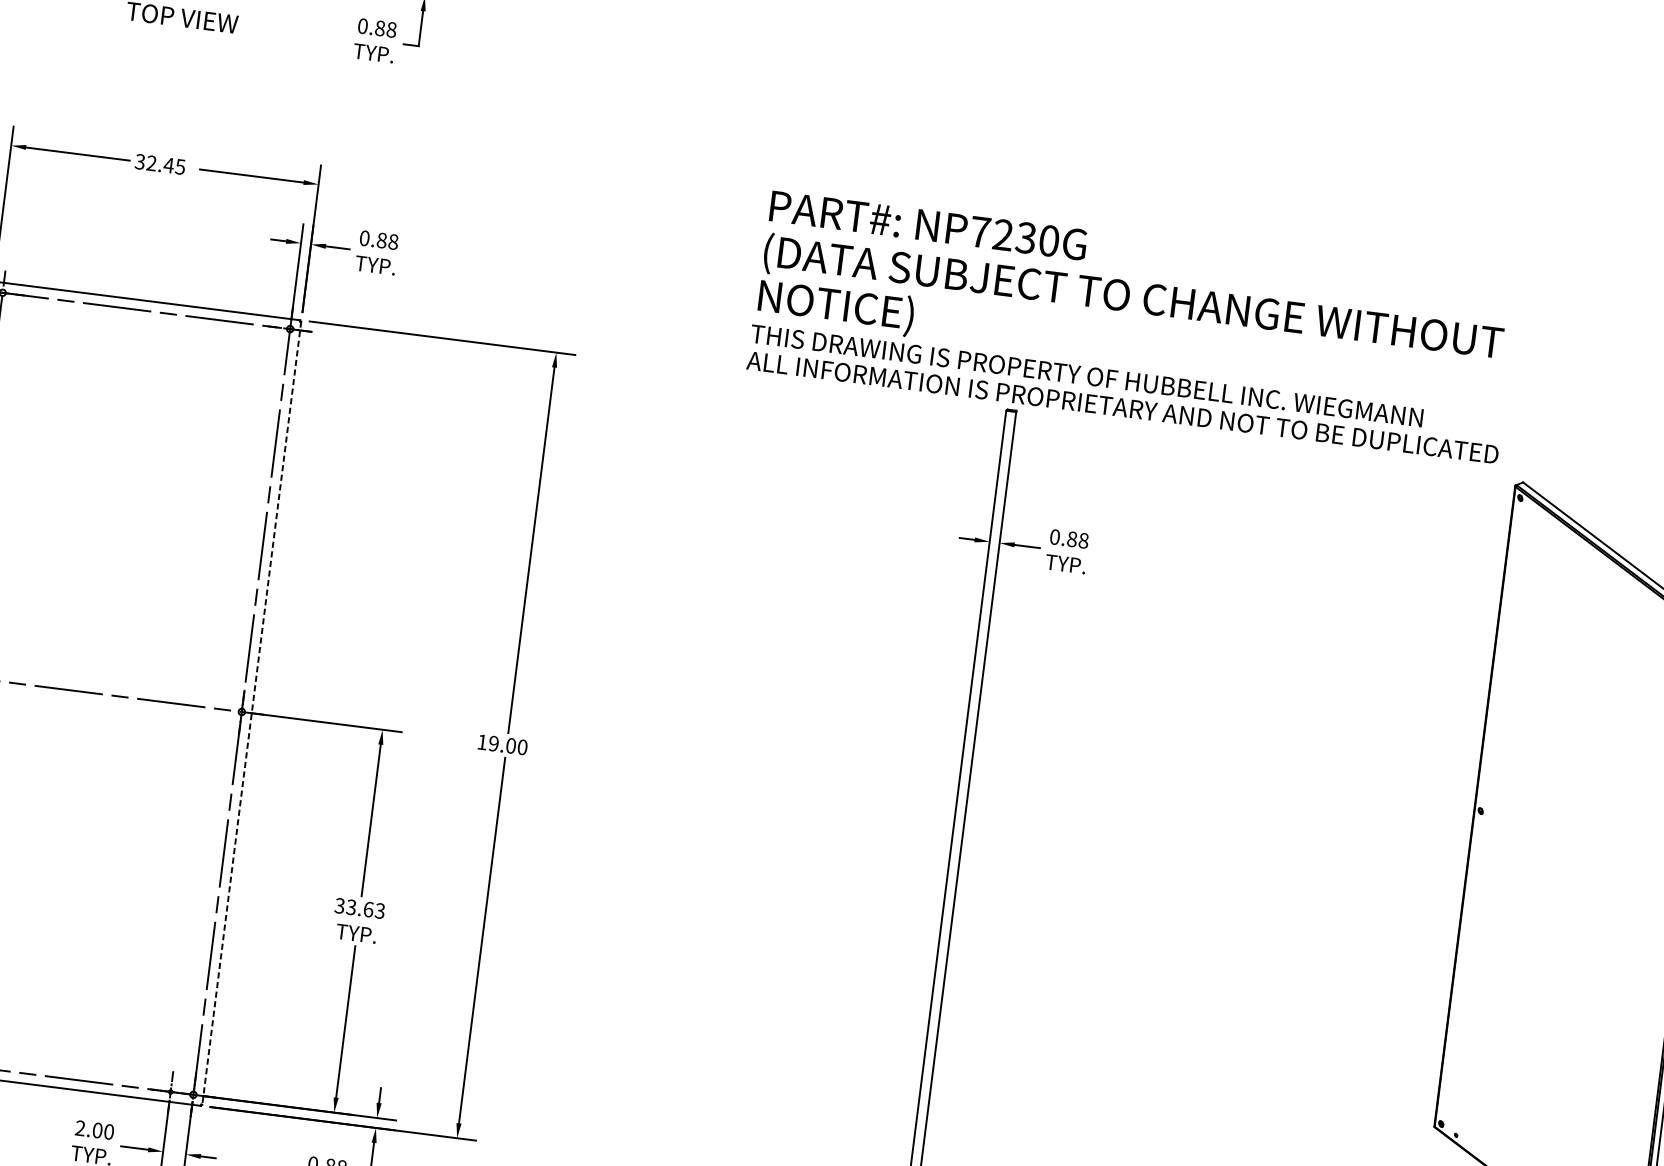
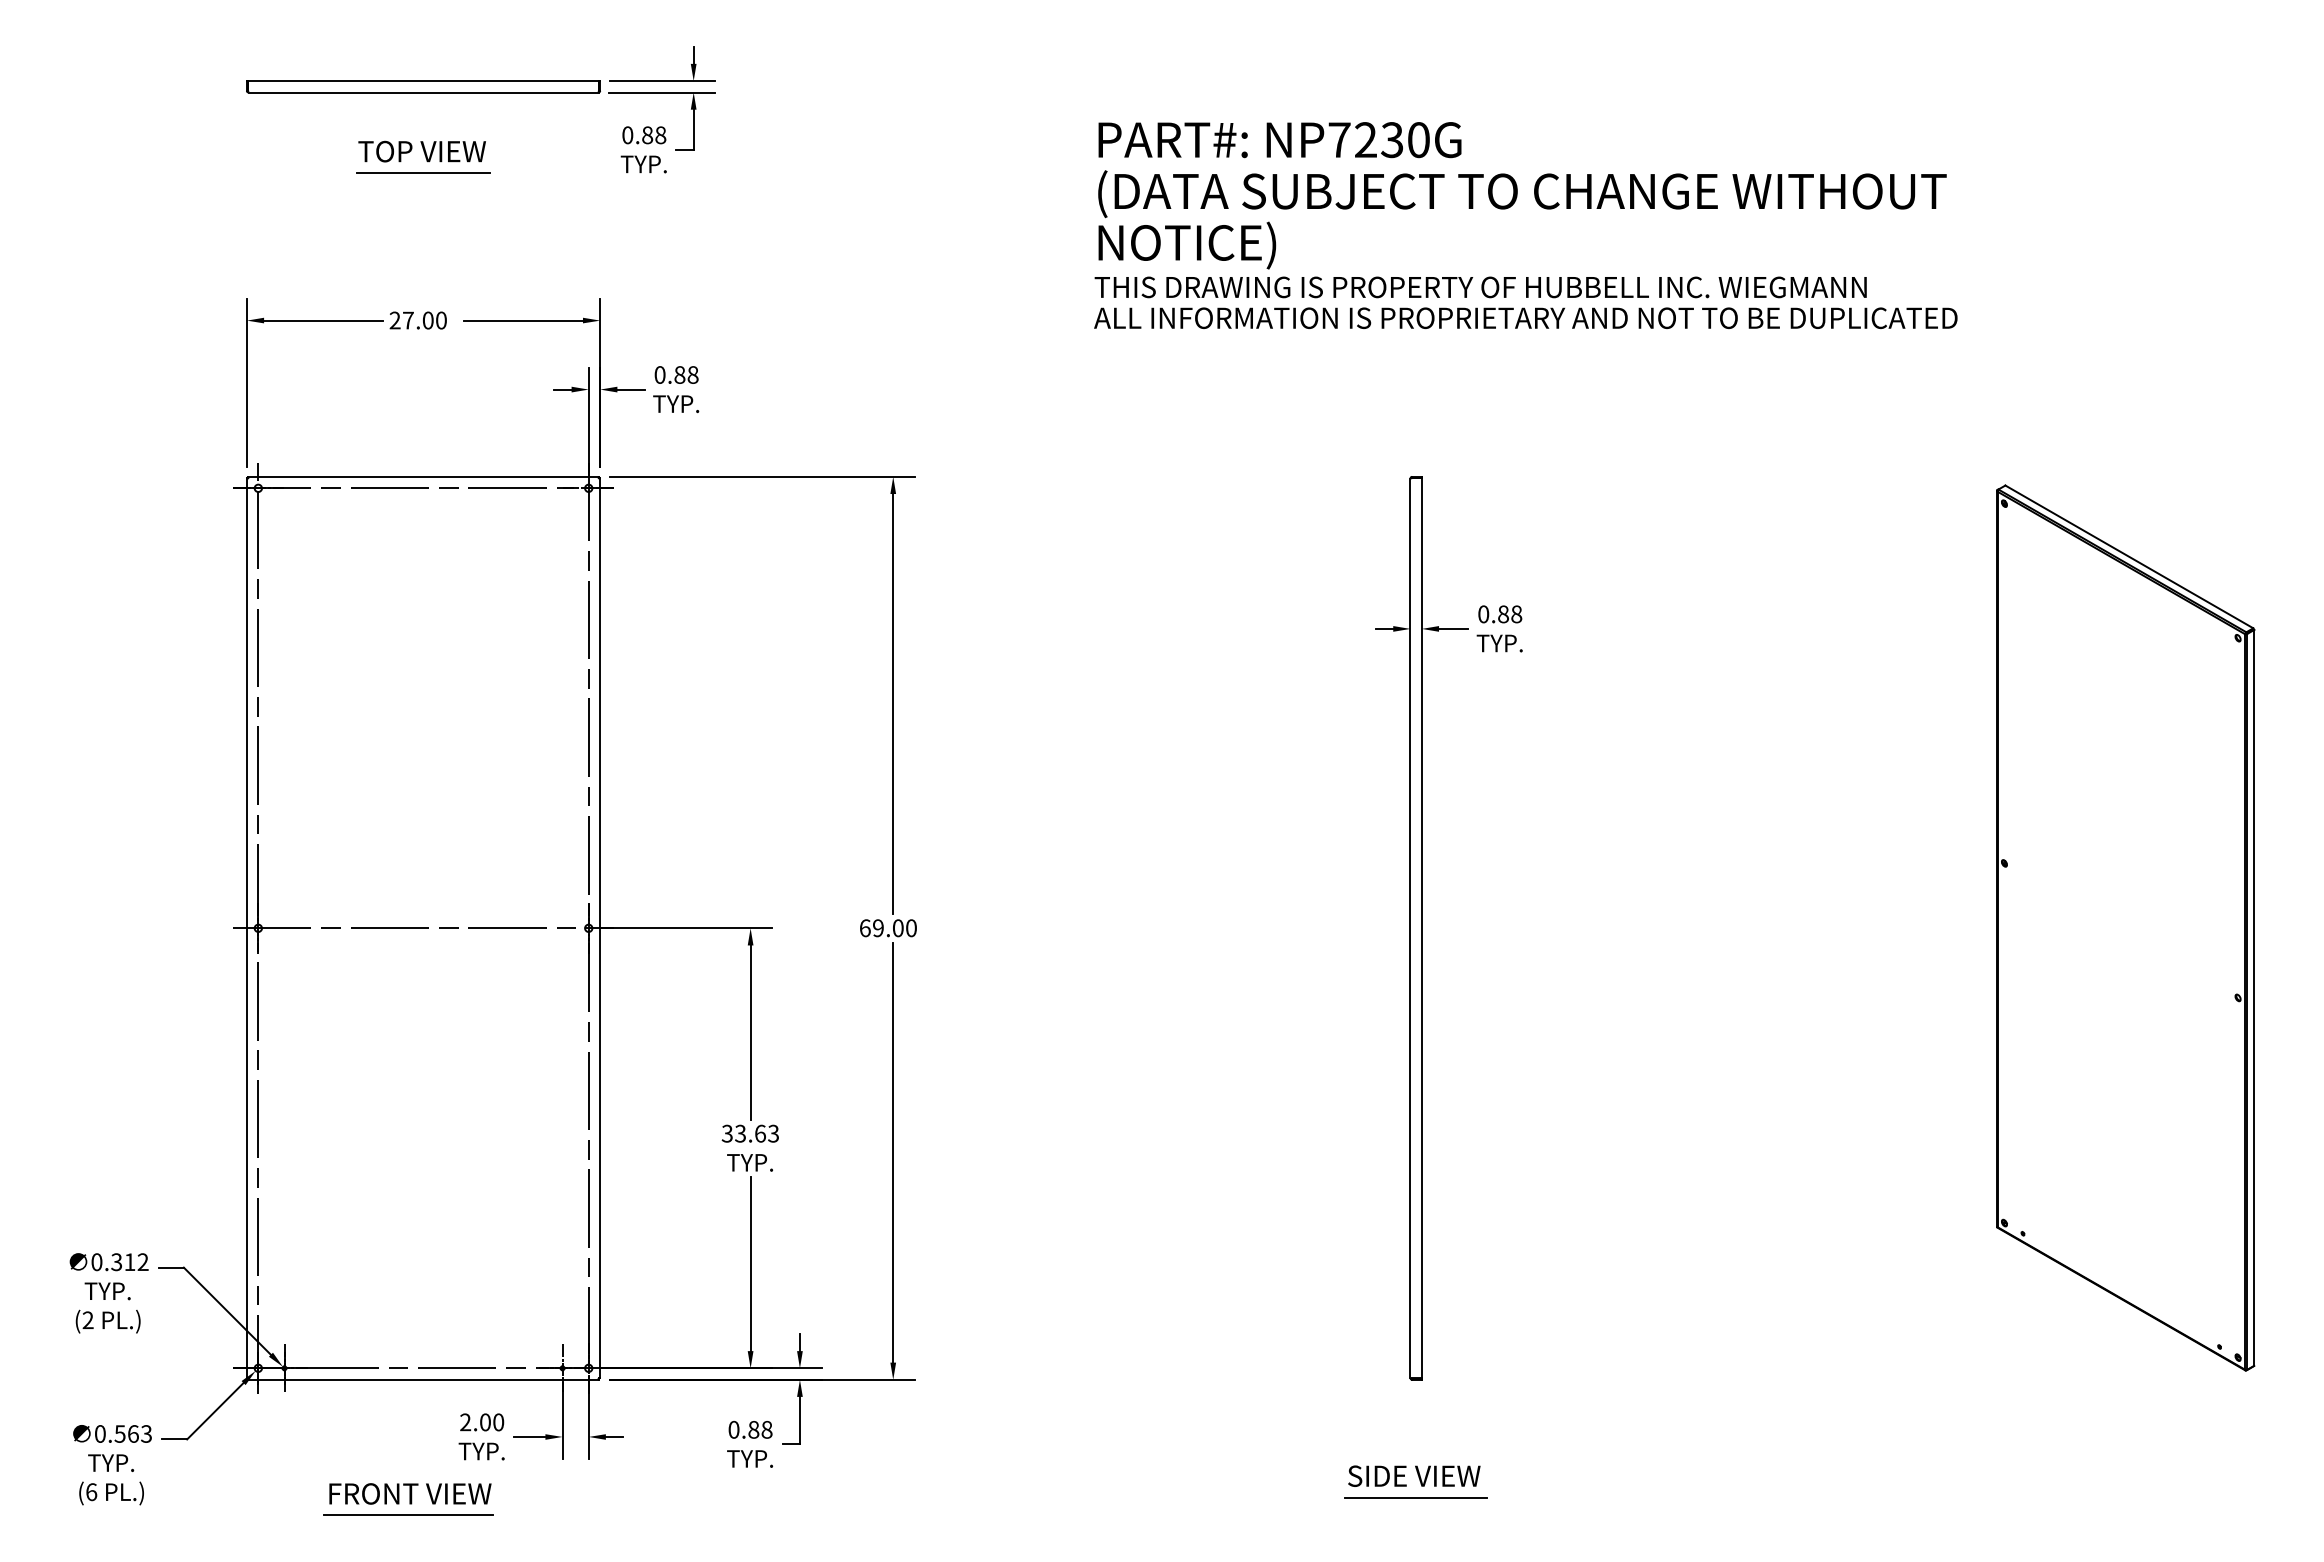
line: (181, 36) -> (423, 172), added
text: (159, 164) -> (417, 320), 32.45 -> 27.00
text: (1132, 326) -> (1525, 225), moved
line: (252, 713) -> (600, 928), dashed -> solid
text: (482, 742) -> (865, 928), 19.00 -> 69.00

